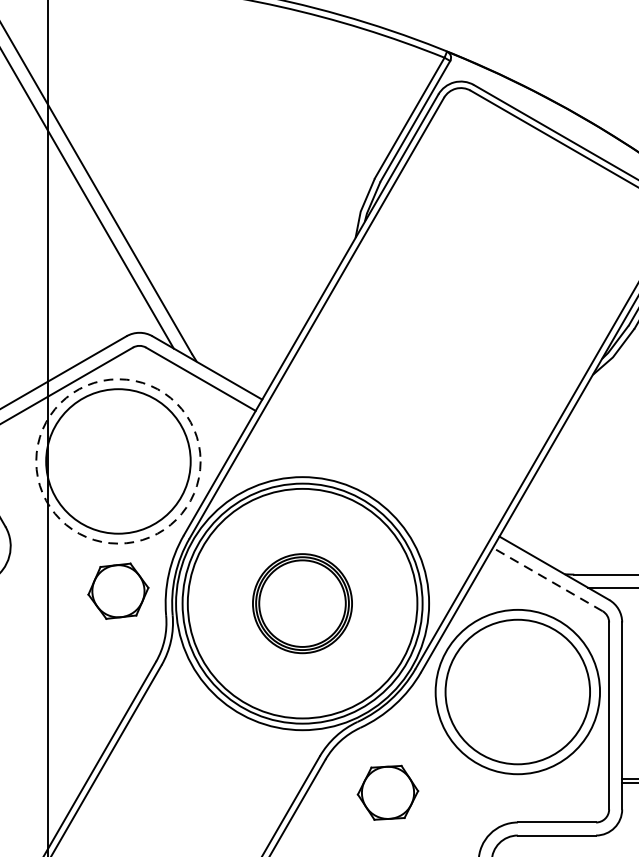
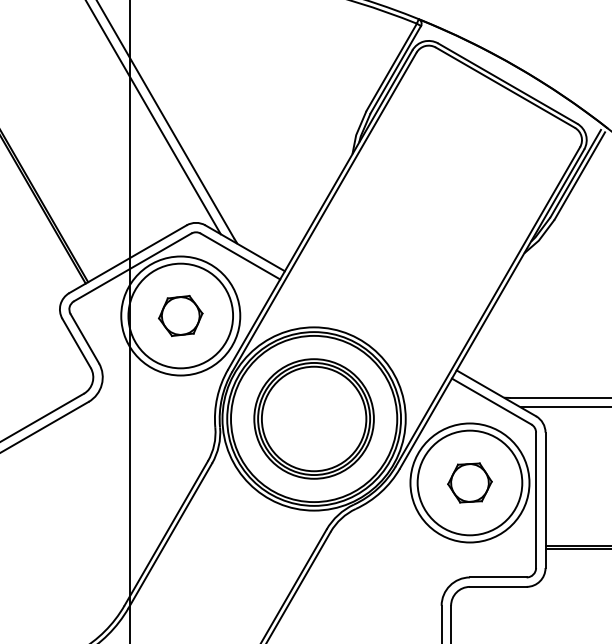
circle: (118, 460) -> (180, 315), dashed -> solid
line: (547, 579) -> (491, 401), dashed -> solid
part: (118, 590) -> (180, 315), moved
part: (301, 602) -> (313, 418), size x1.67
part: (387, 792) -> (469, 482), moved

